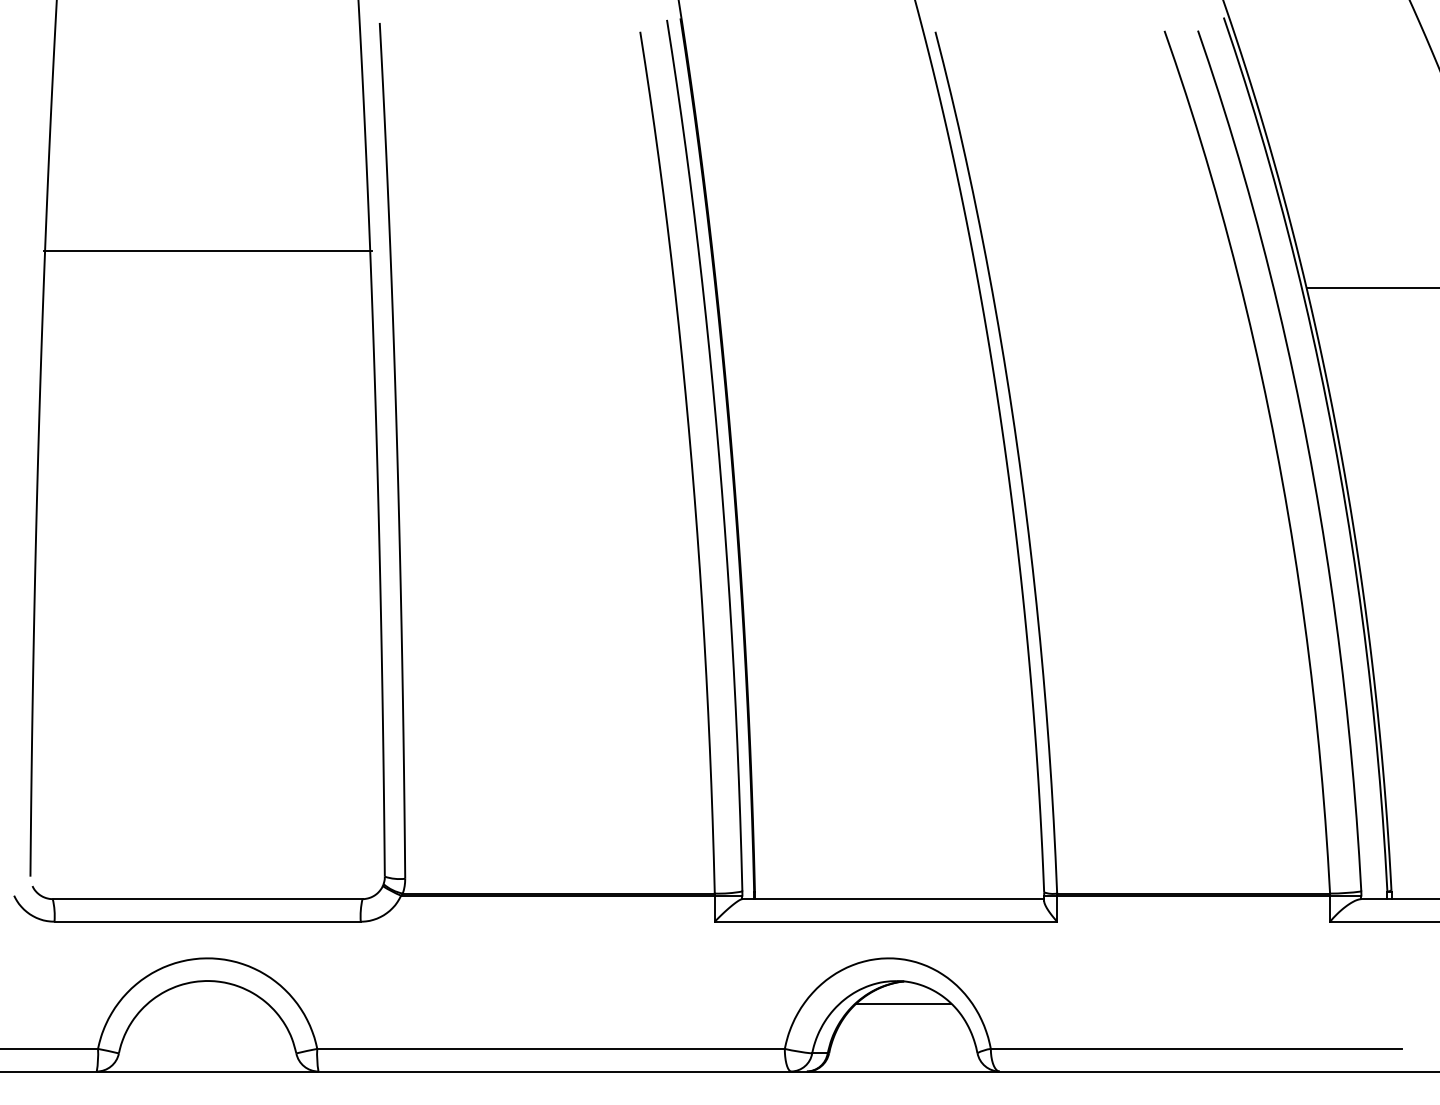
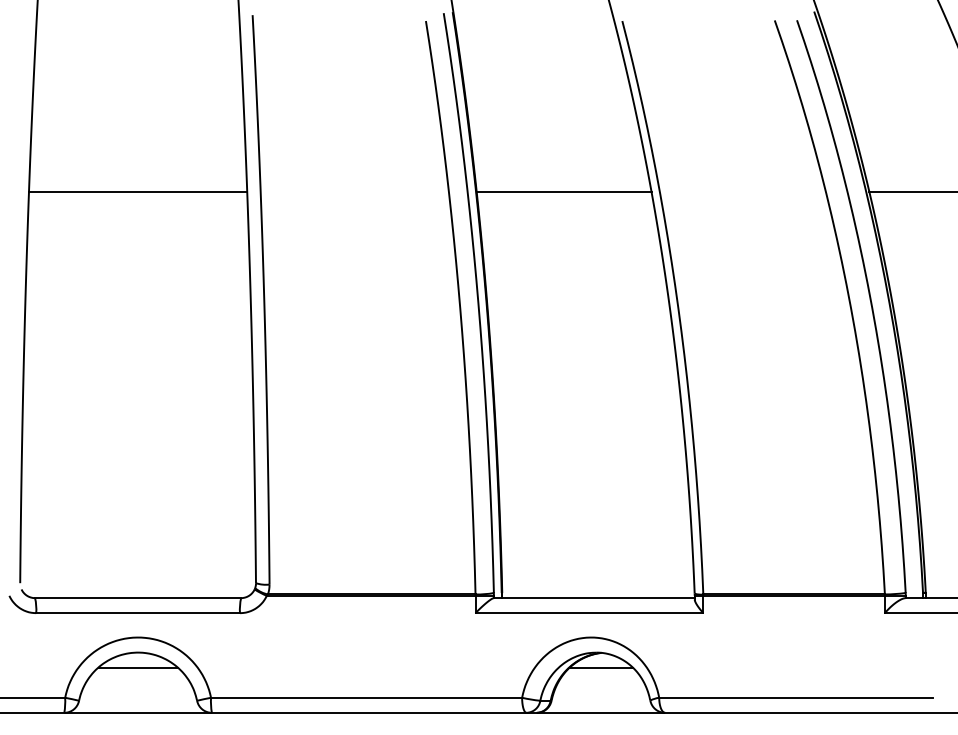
line: (208, 250) -> (138, 191), moved
line: (847, 287) -> (563, 191), added
line: (206, 1003) -> (137, 667), added

